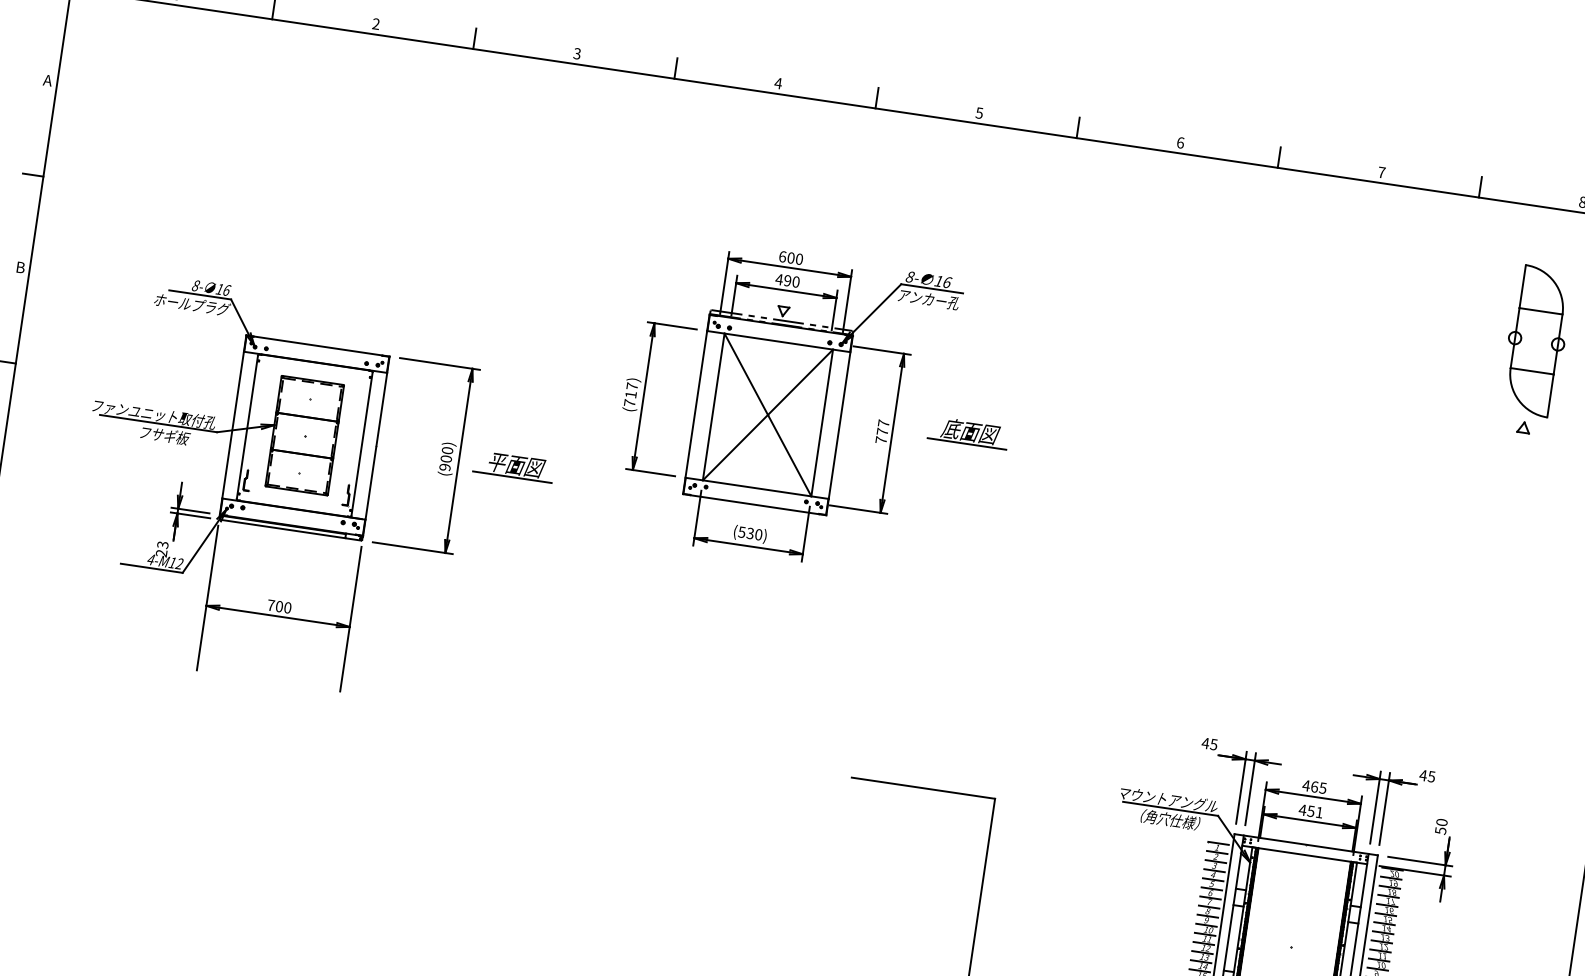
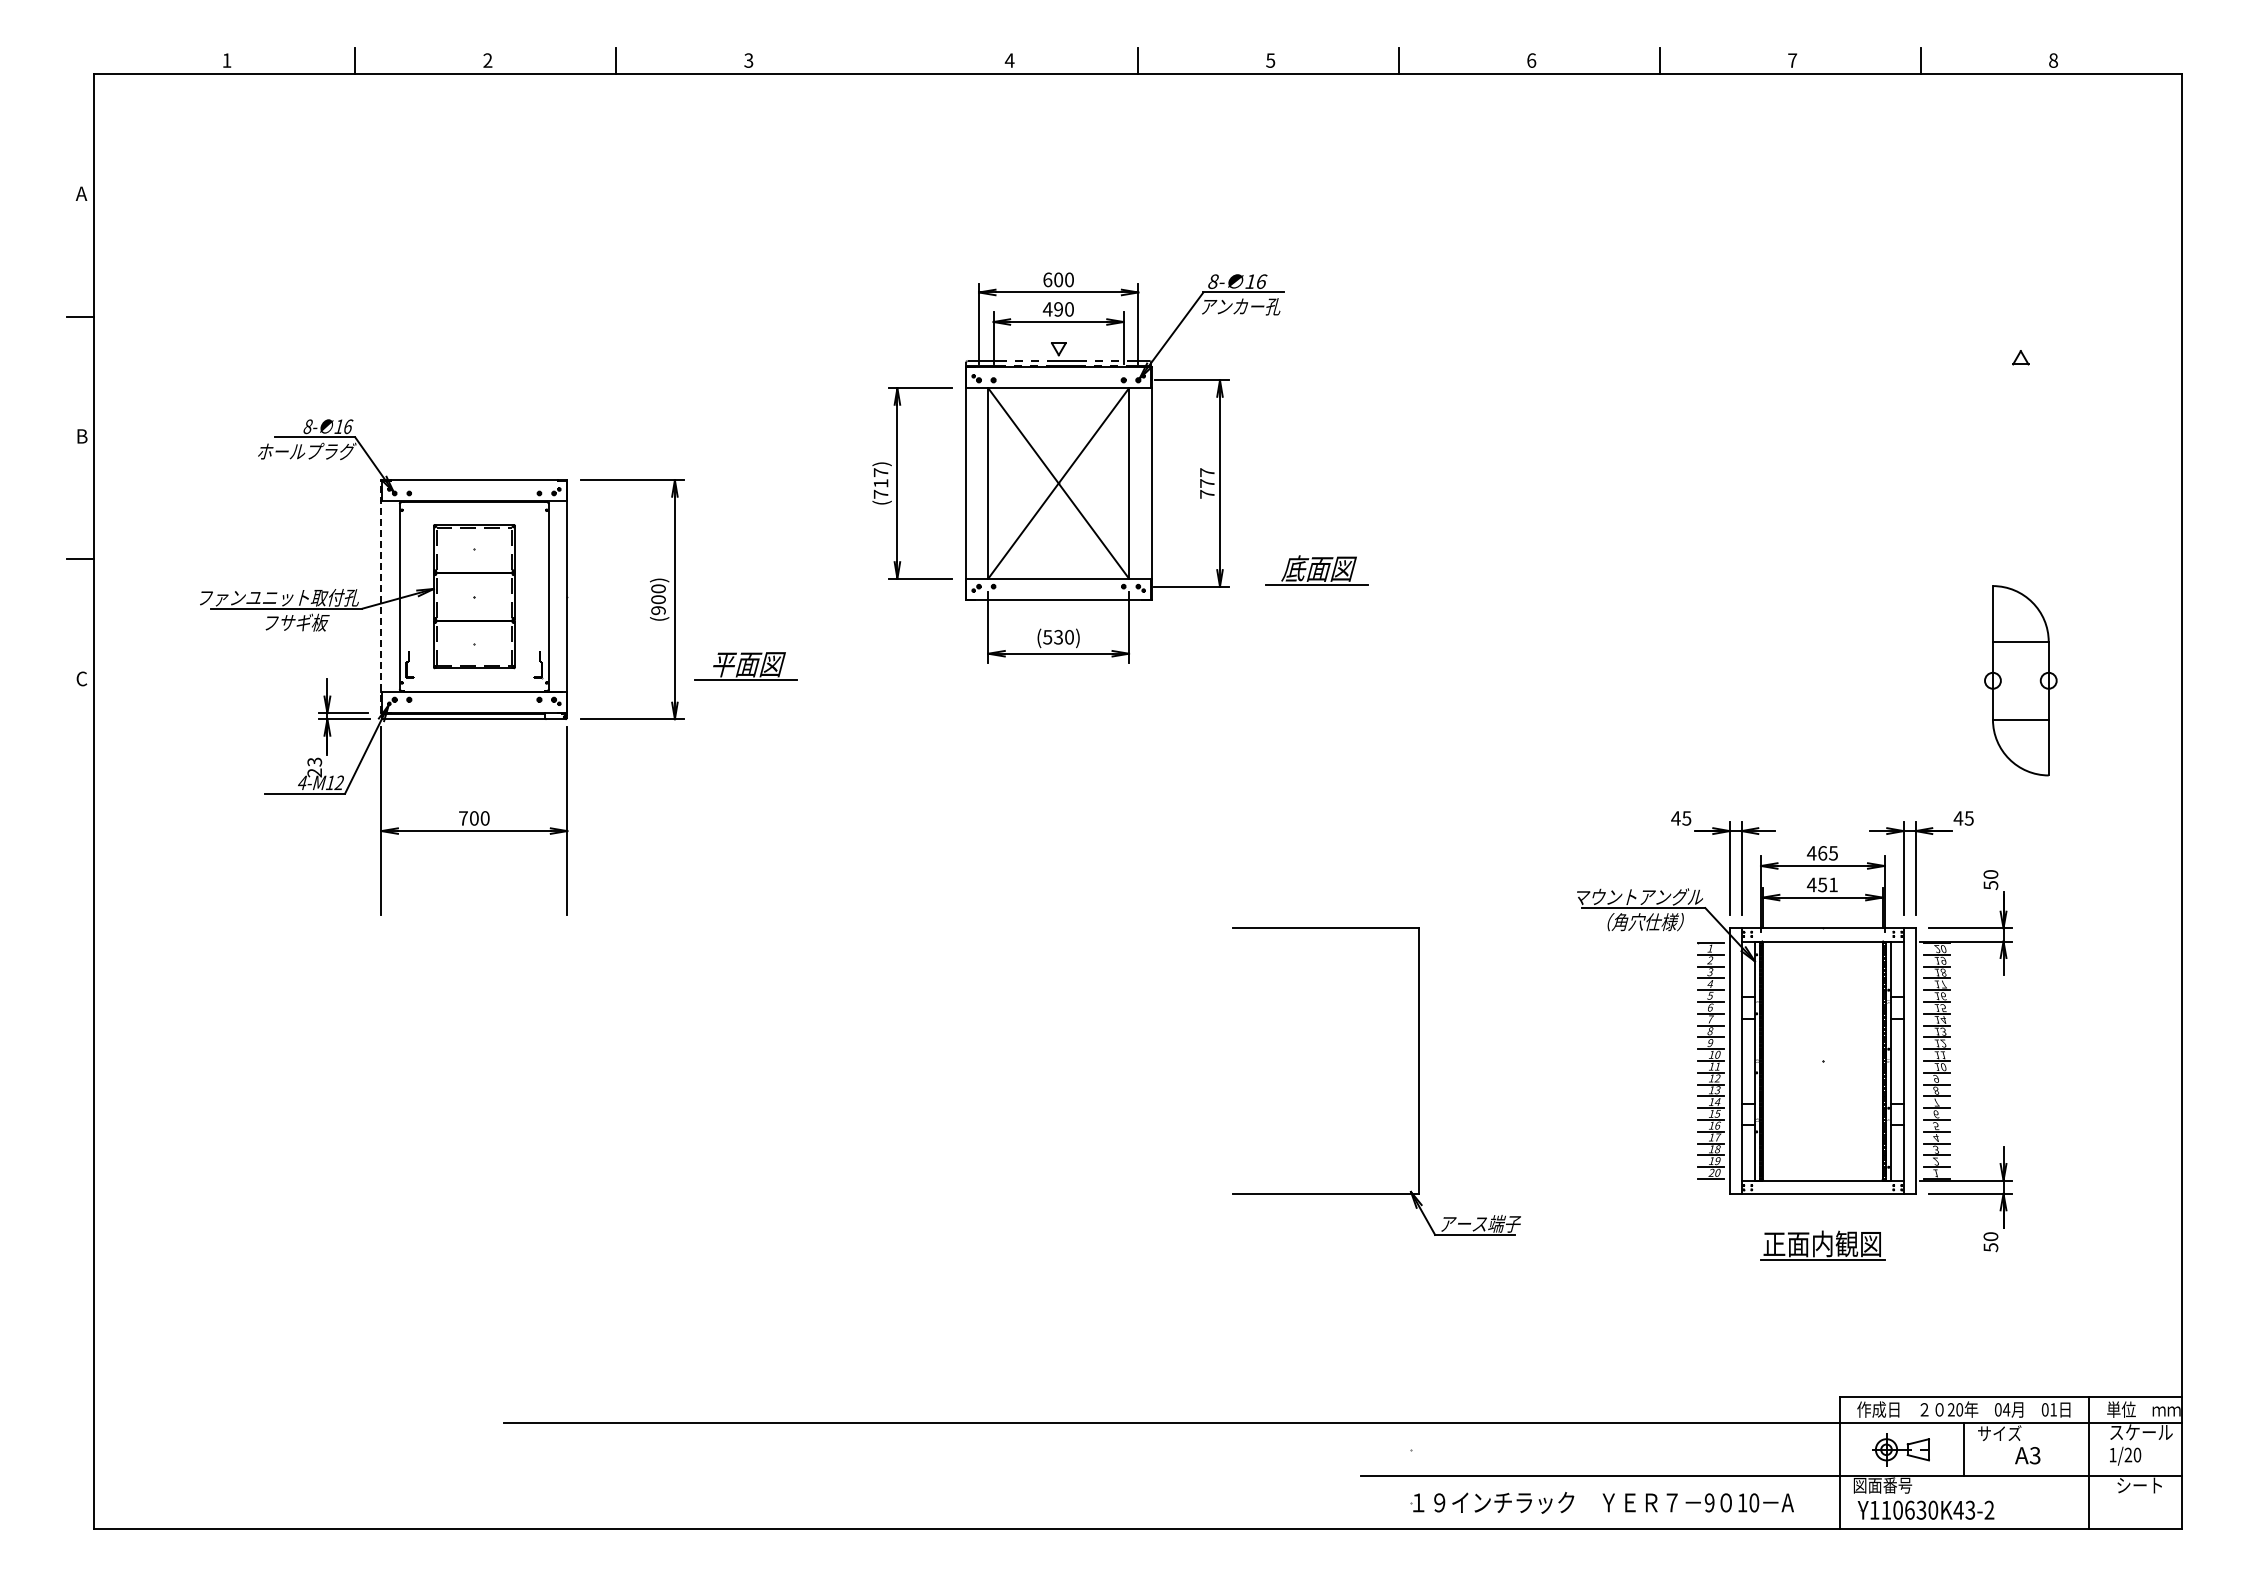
line: (675, 68) -> (876, 60), removed
part: (1536, 341) -> (2020, 680), moved
line: (233, 425) -> (381, 596), solid -> dashed
part: (968, 432) -> (1316, 570), moved
part: (513, 466) -> (745, 666), moved

